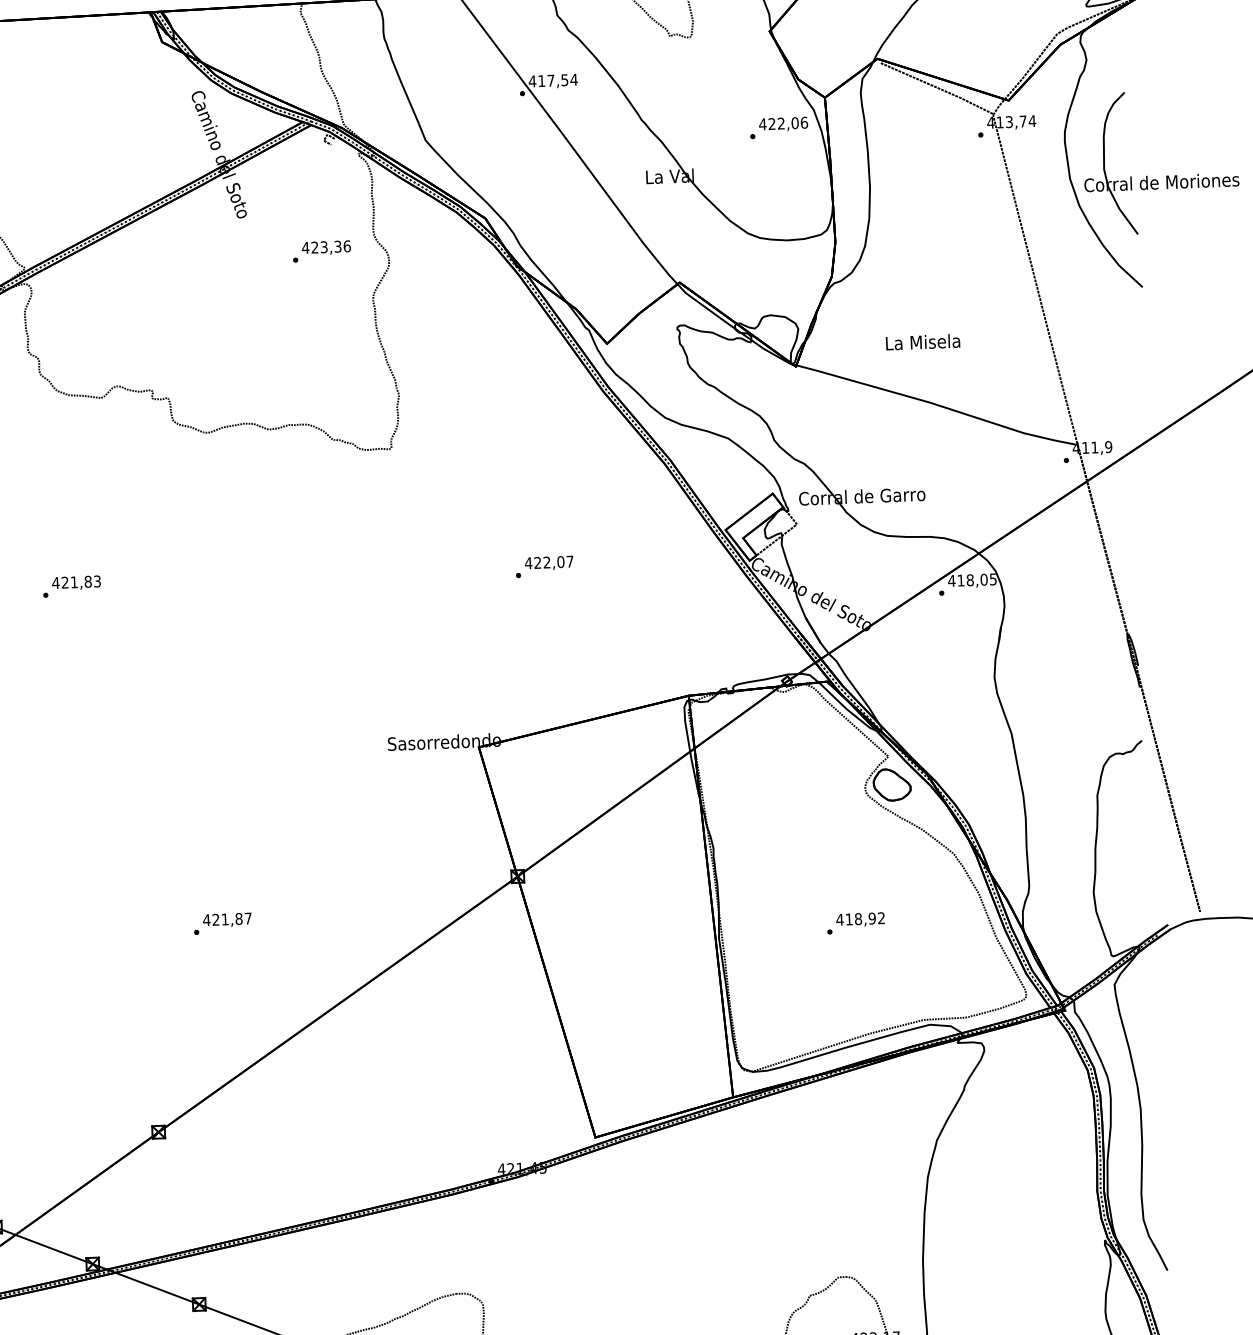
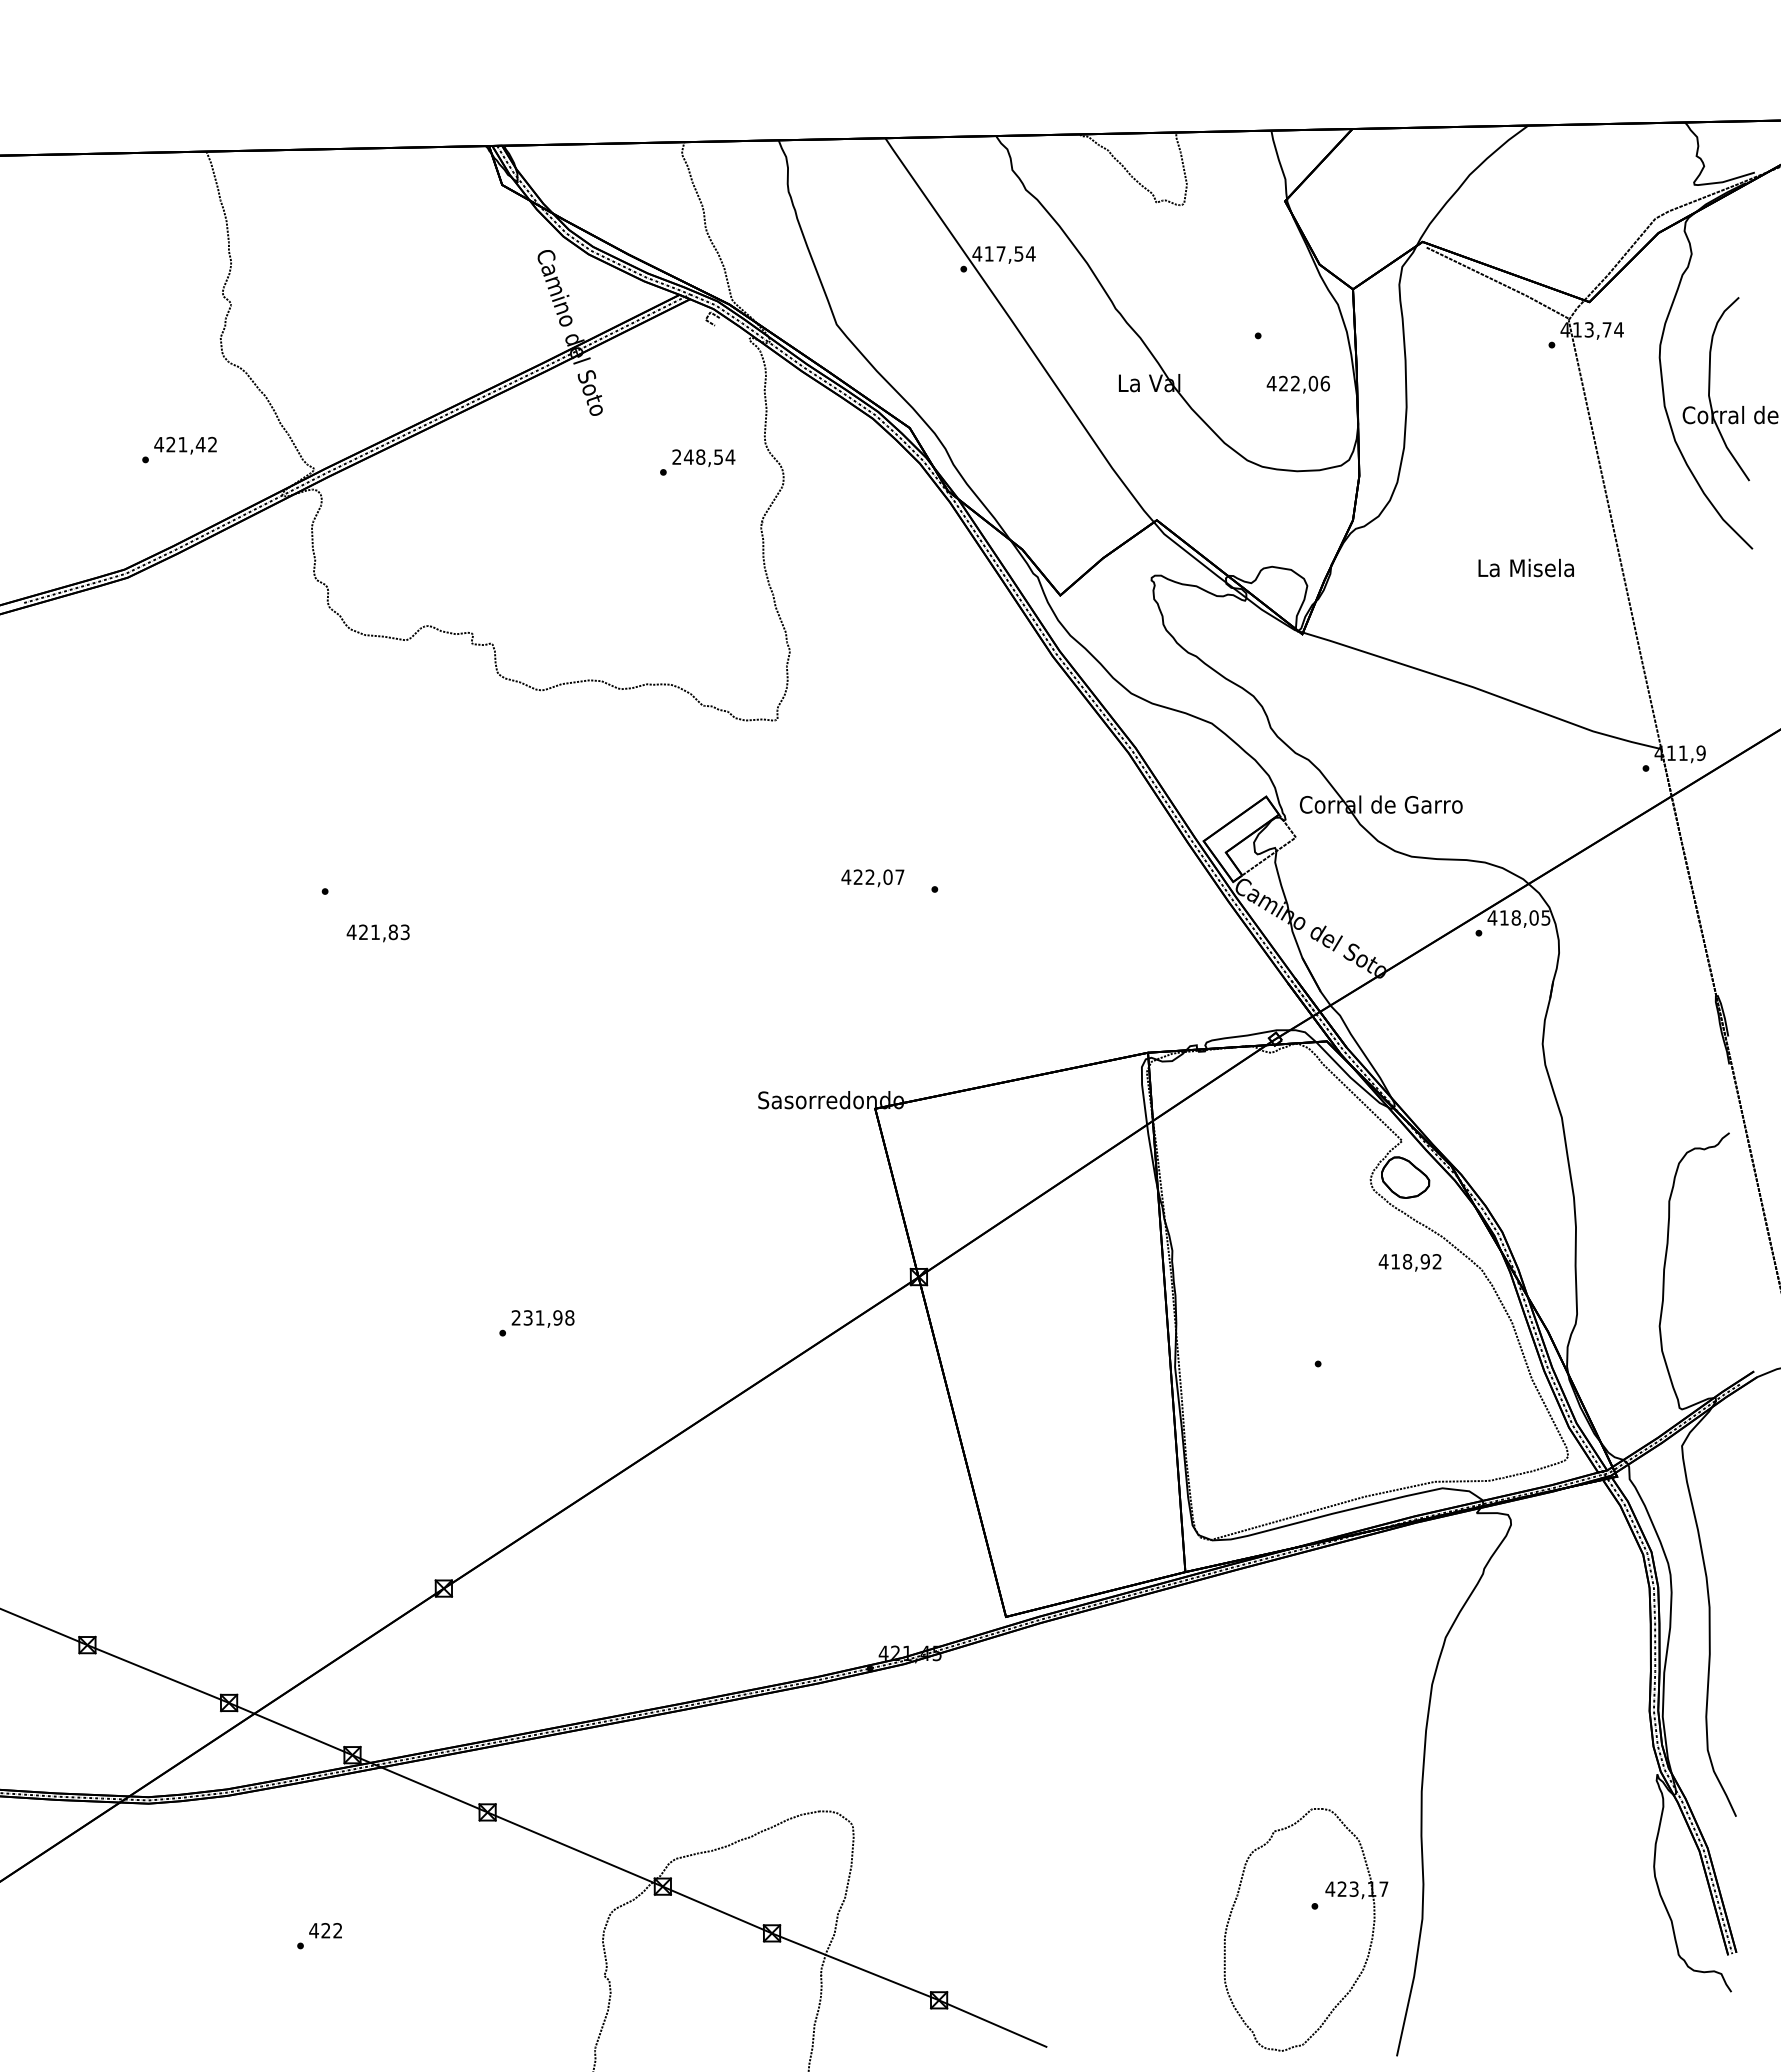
text: (782, 124) -> (1297, 384), moved
text: (326, 246) -> (703, 456), 423,36 -> 248,54
text: (922, 341) -> (1525, 567), moved
text: (548, 563) -> (872, 878), moved
text: (75, 583) -> (377, 933), moved
text: (227, 919) -> (542, 1317), 421,87 -> 231,98
text: (860, 919) -> (1409, 1262), moved

